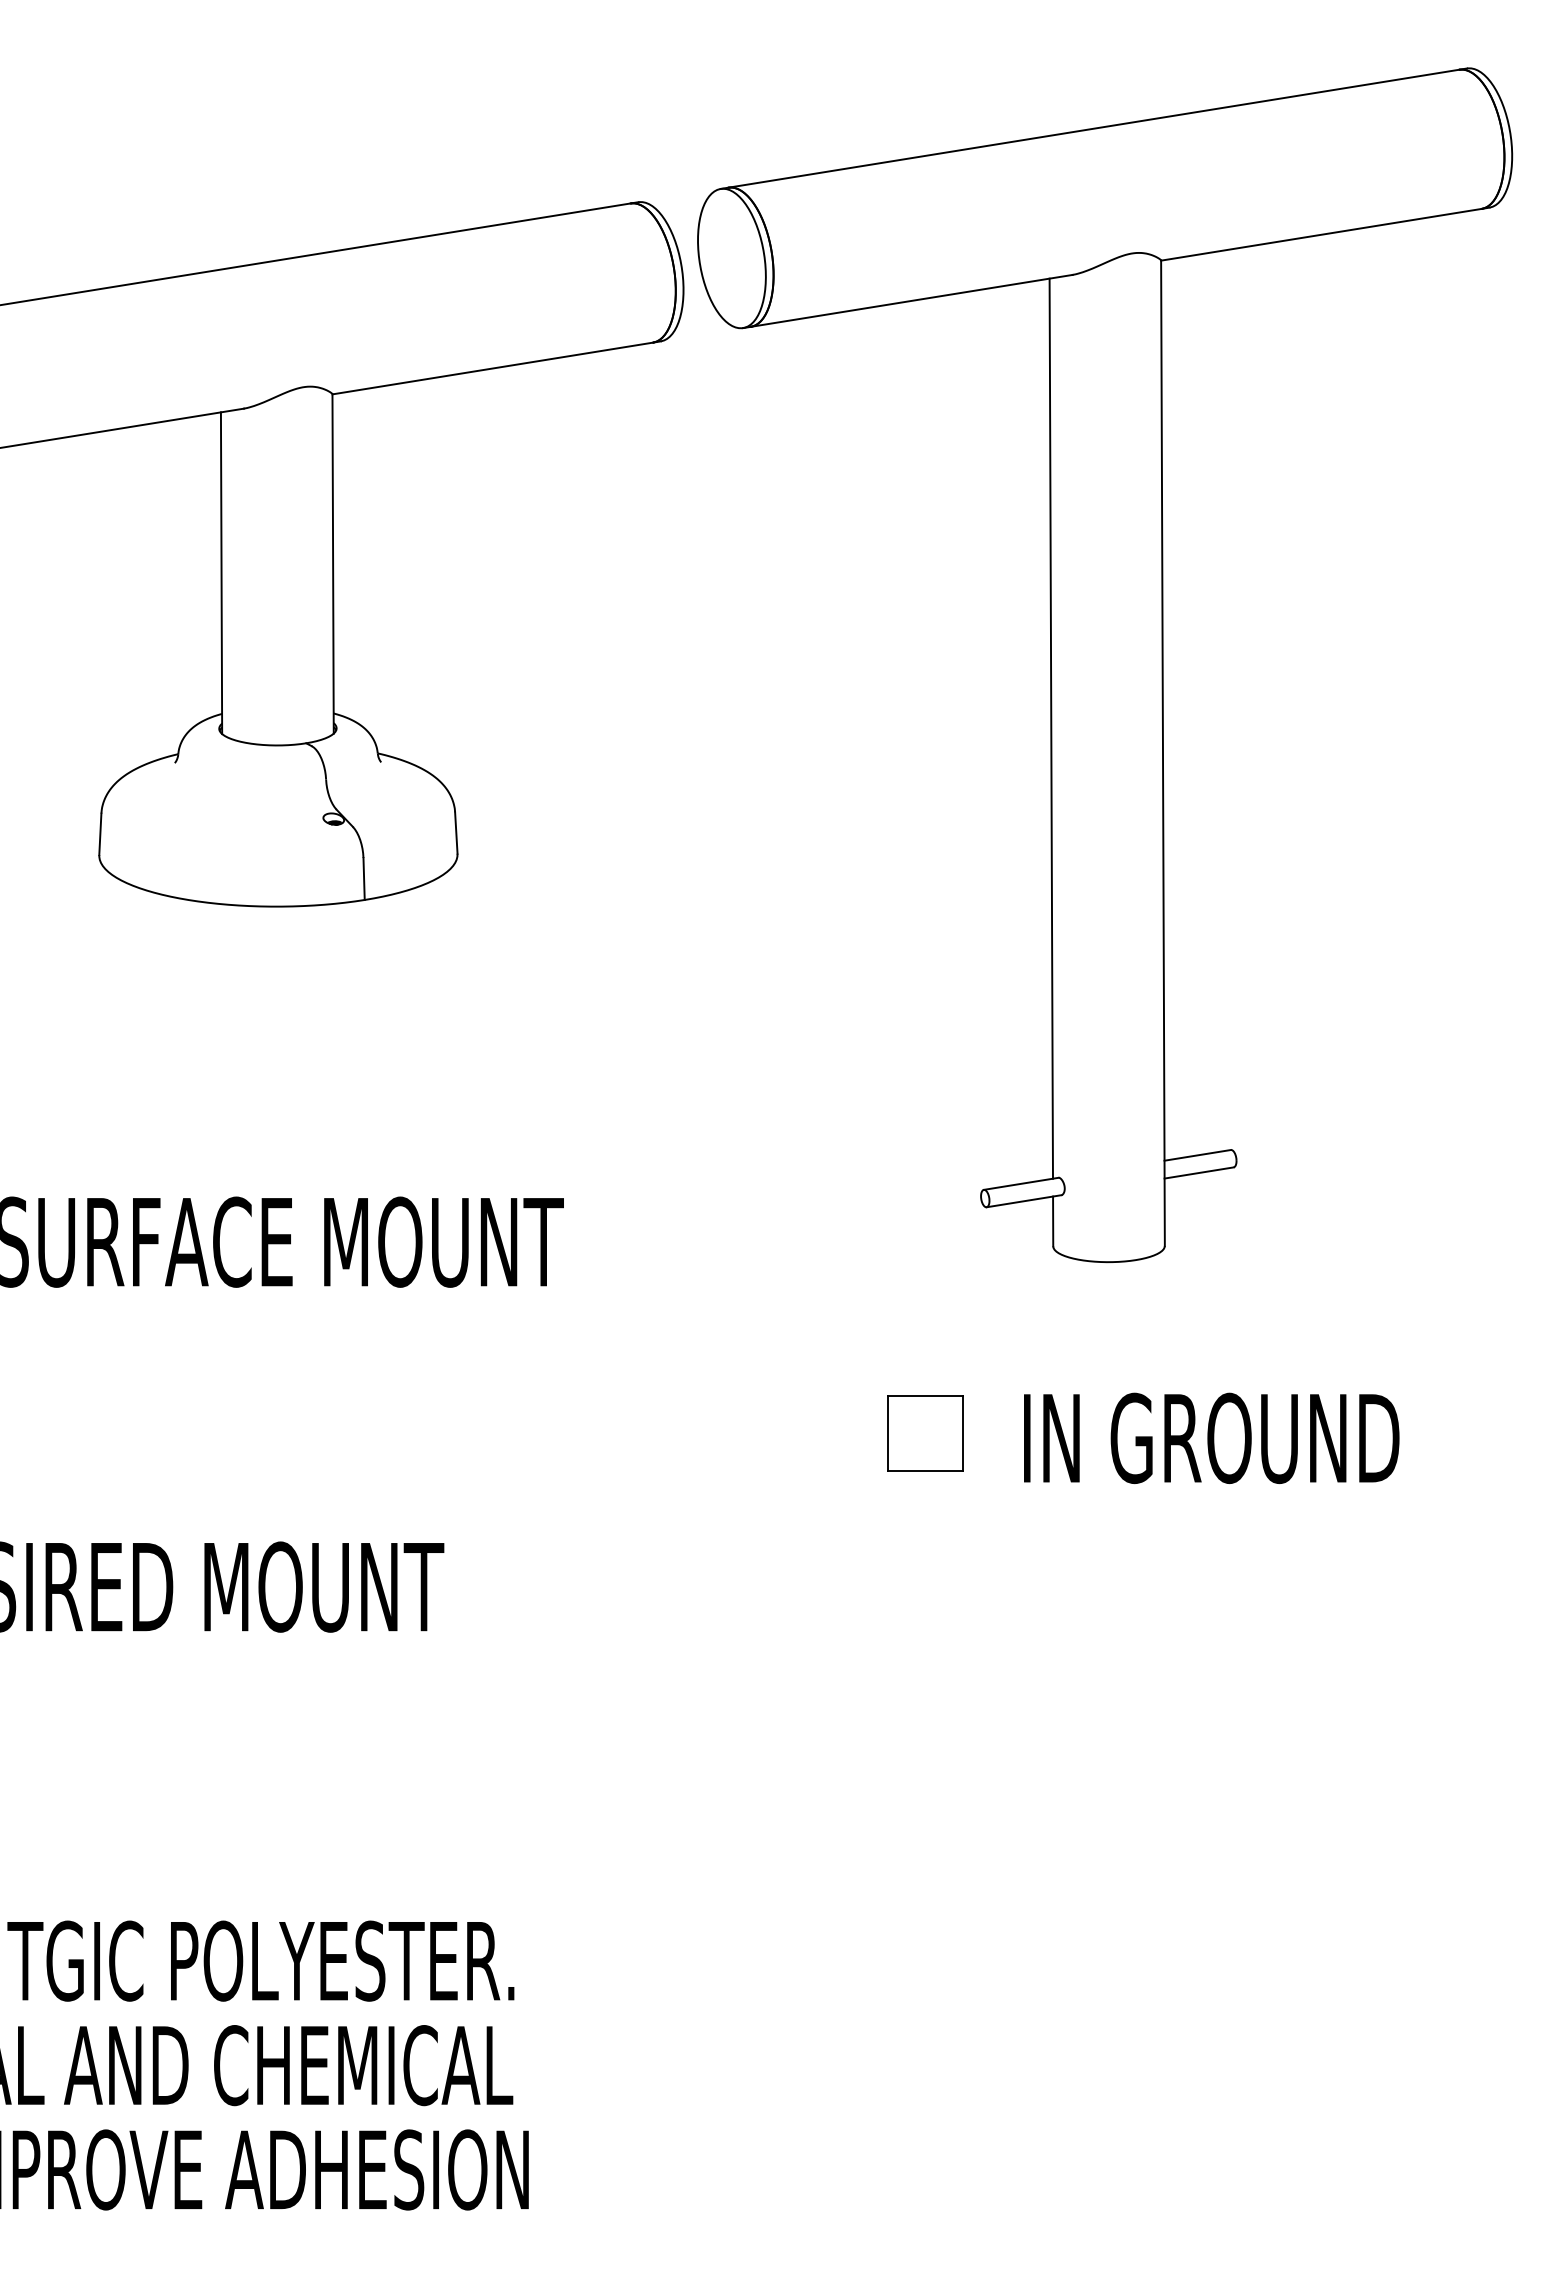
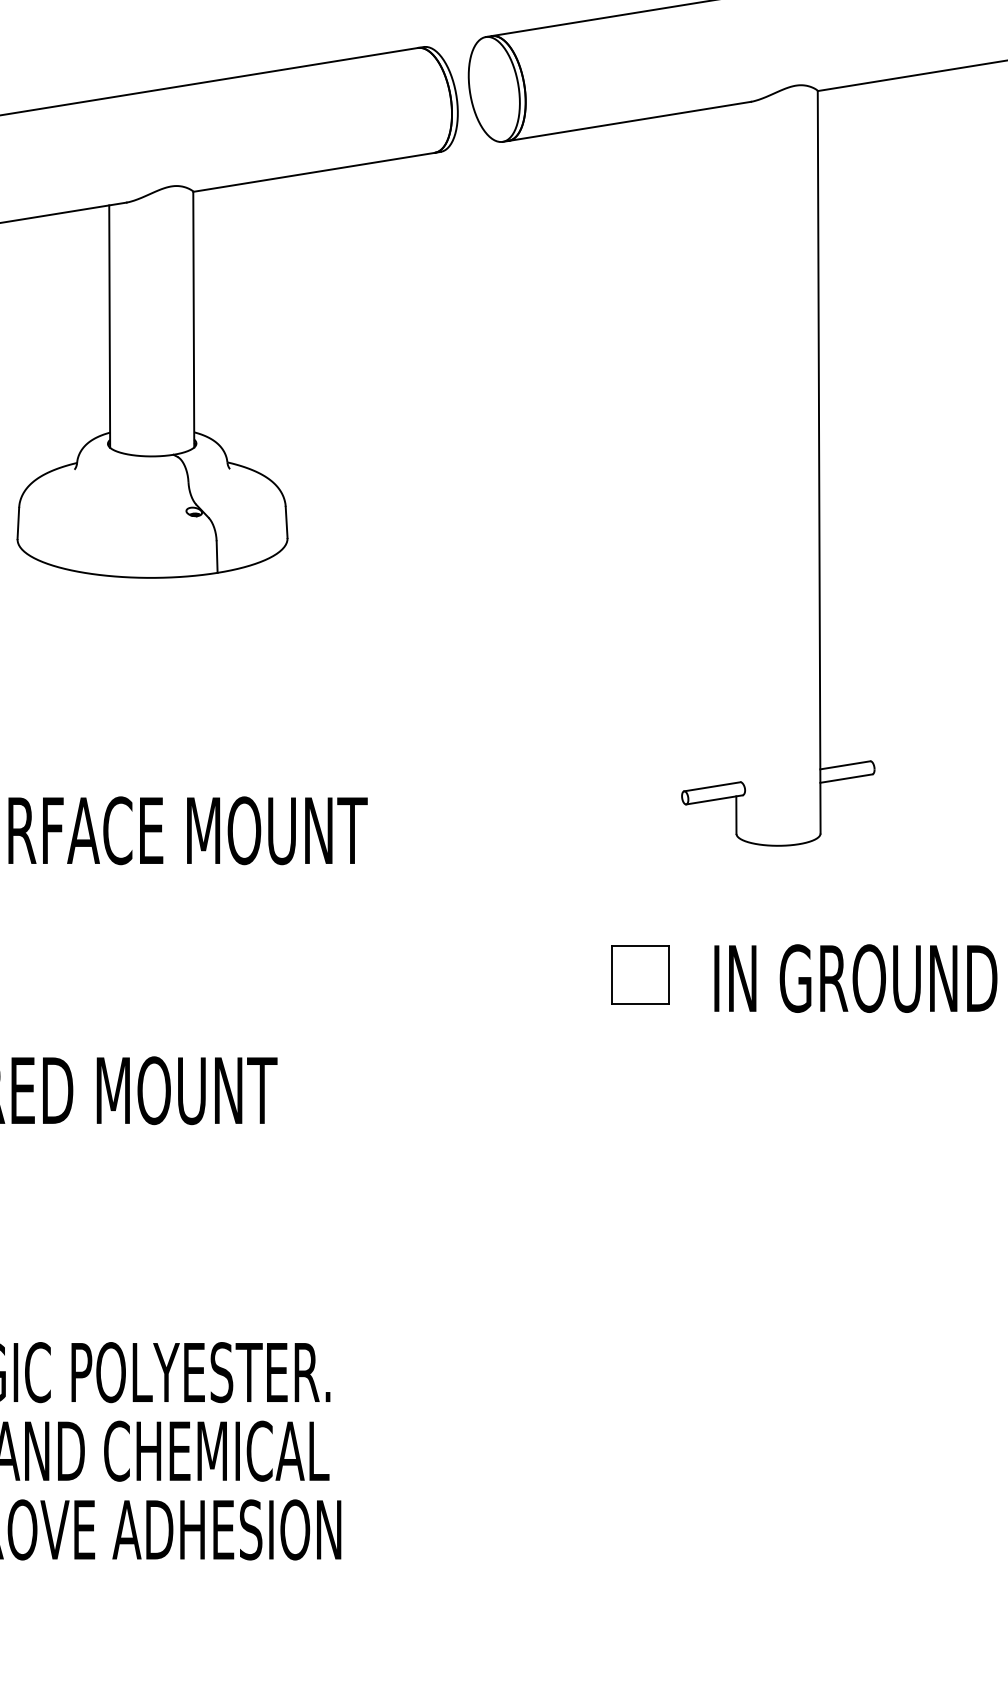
line: (1050, 728) -> (734, 443), removed

